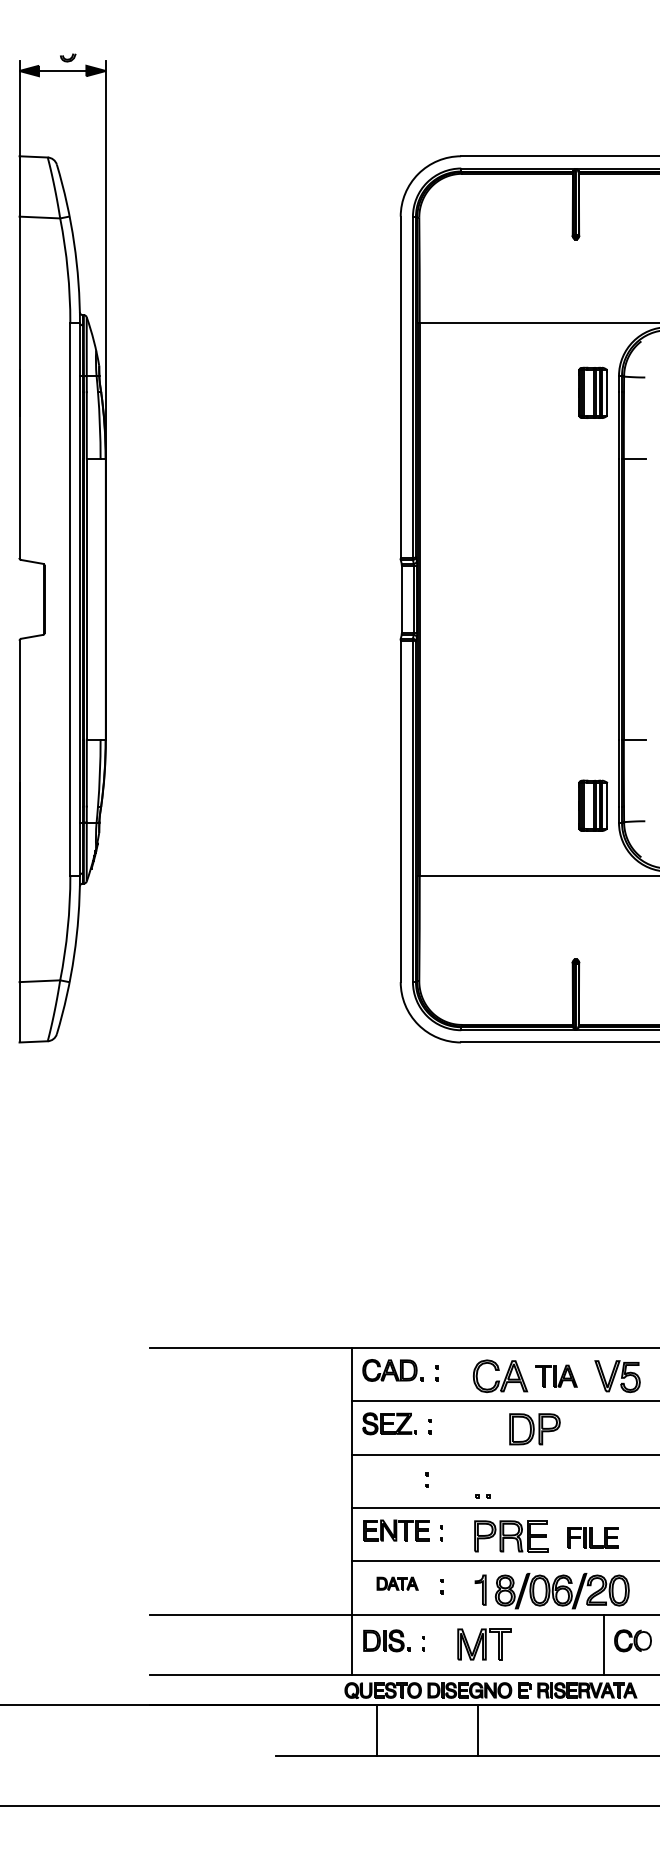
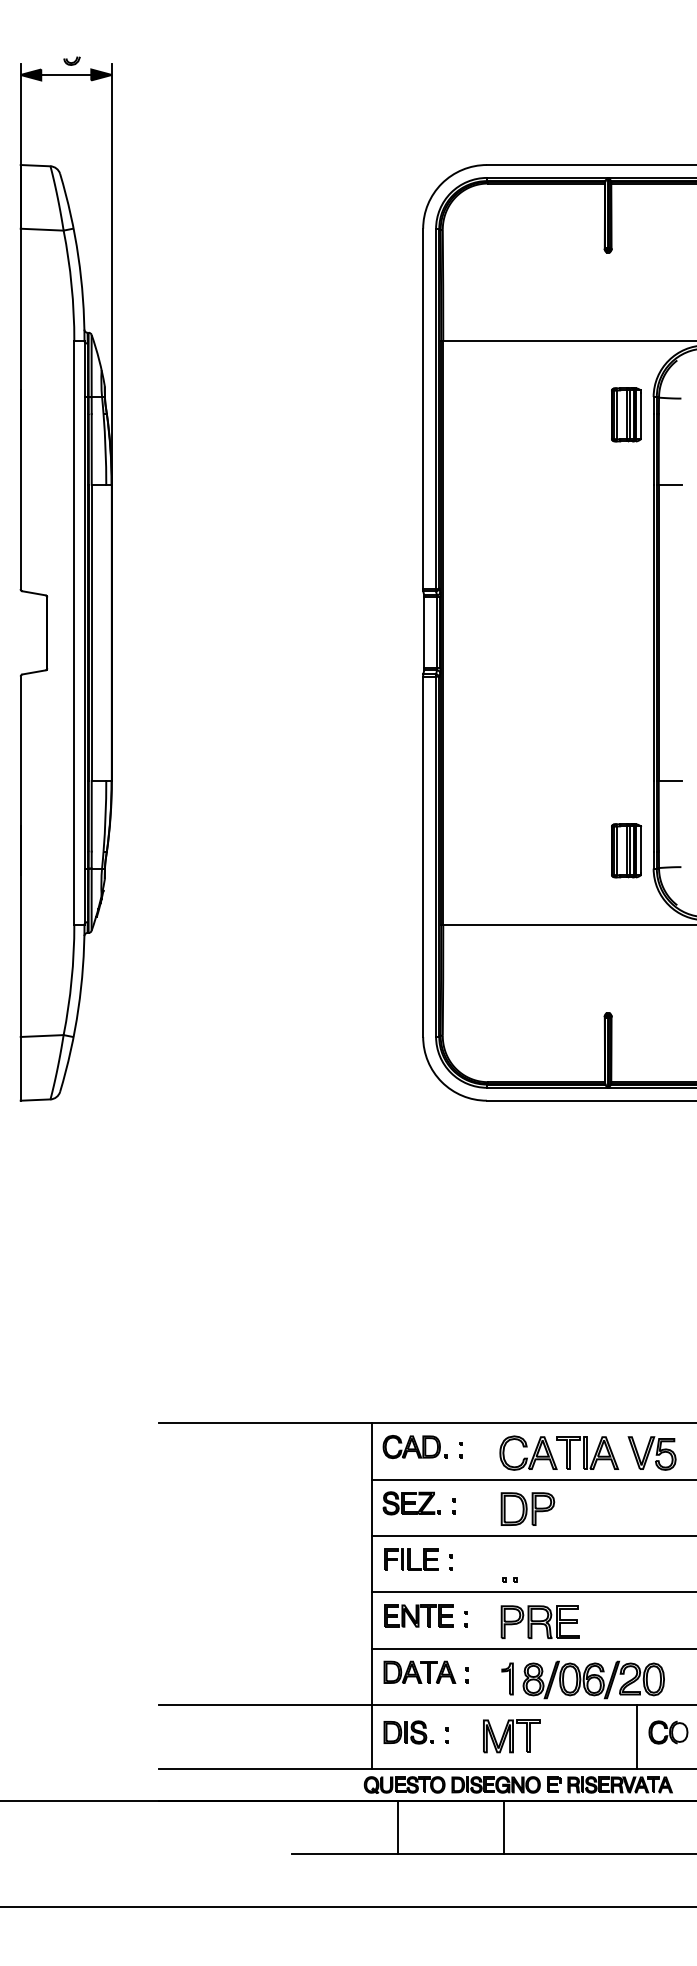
part: (556, 1375) -> (587, 1452), size x1.43
part: (534, 1428) -> (527, 1508), moved
part: (593, 1537) -> (411, 1559), moved
part: (397, 1583) -> (419, 1671), size x1.67

